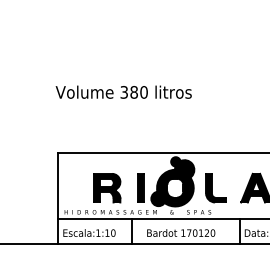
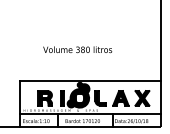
text: (123, 91) -> (77, 49), moved

